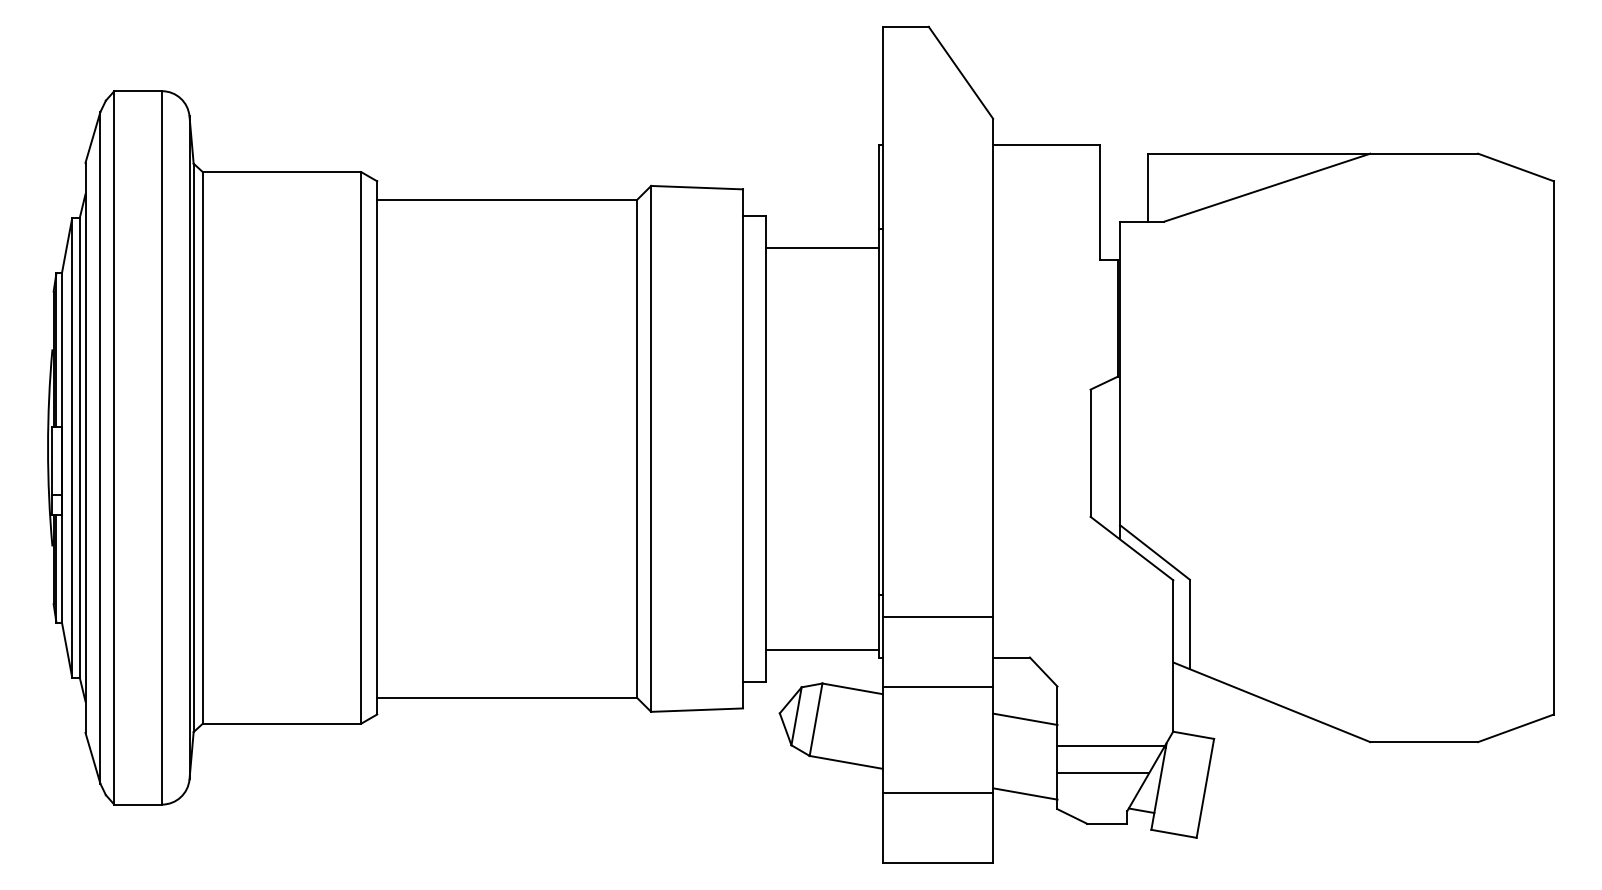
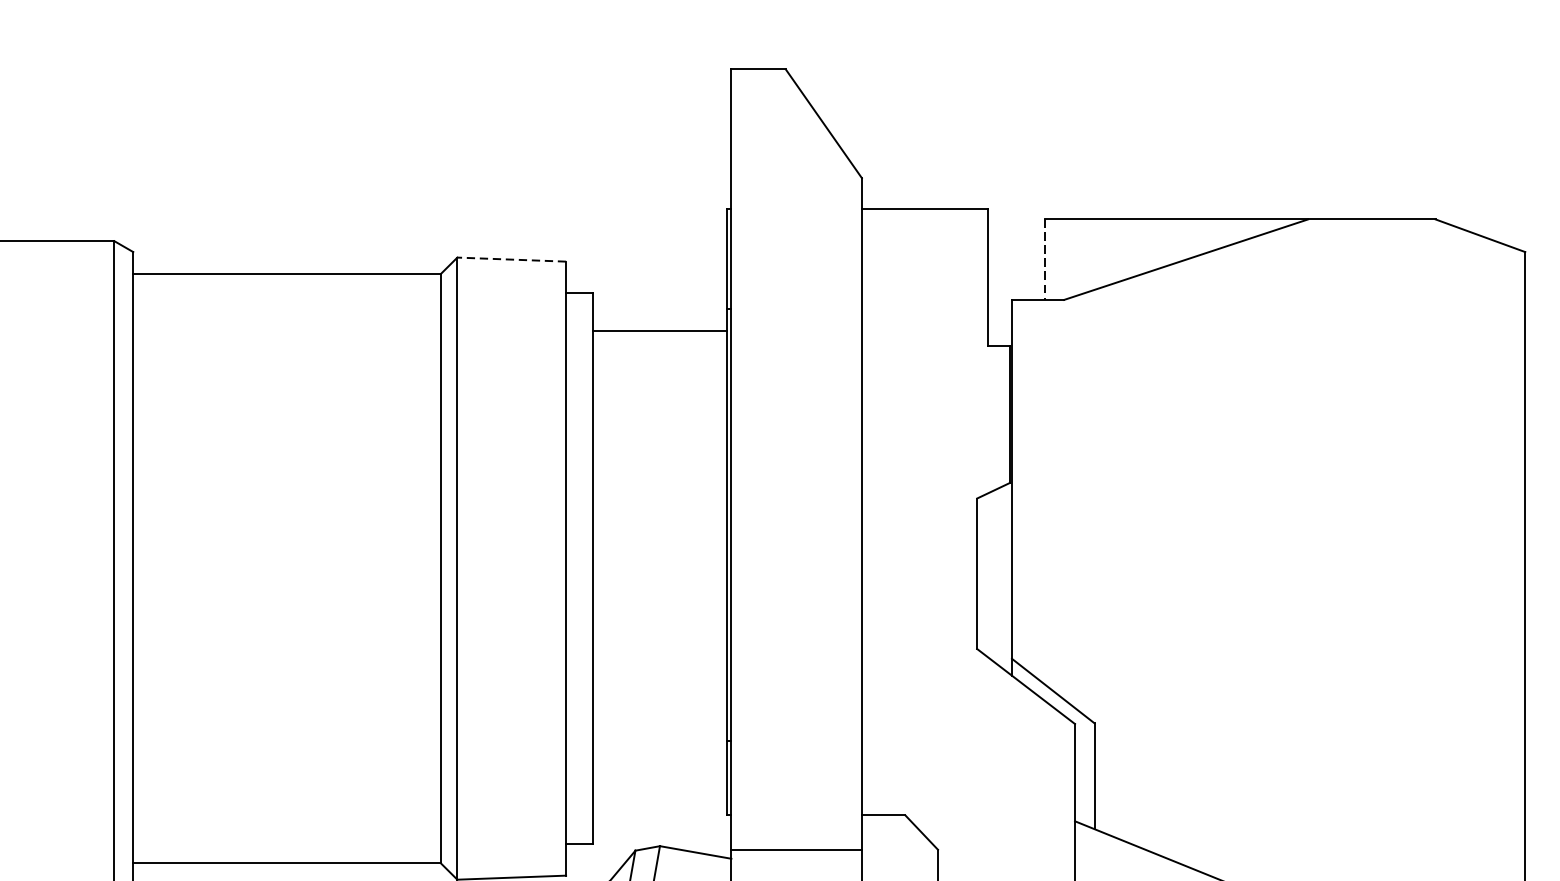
line: (697, 187) -> (512, 259), solid -> dashed
line: (1147, 188) -> (1044, 260), solid -> dashed
line: (937, 617) -> (796, 768), removed
line: (822, 649) -> (660, 805), removed

